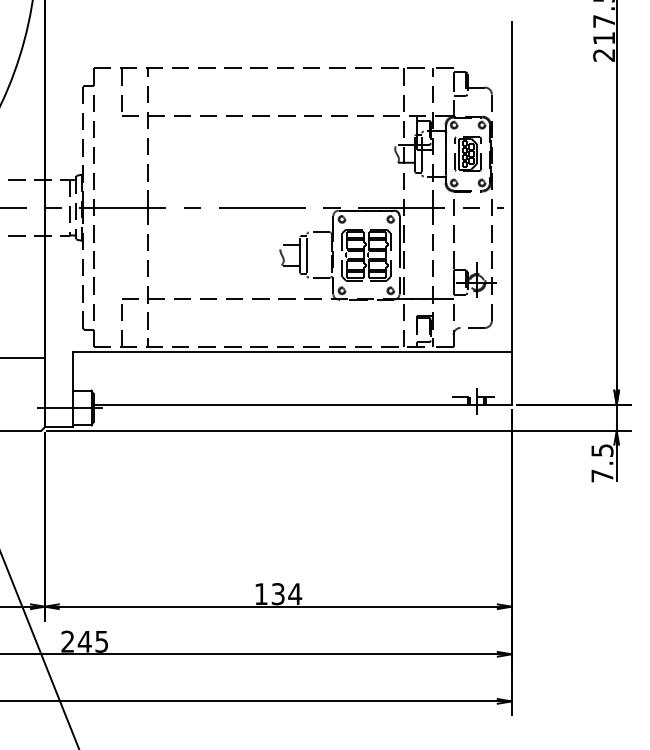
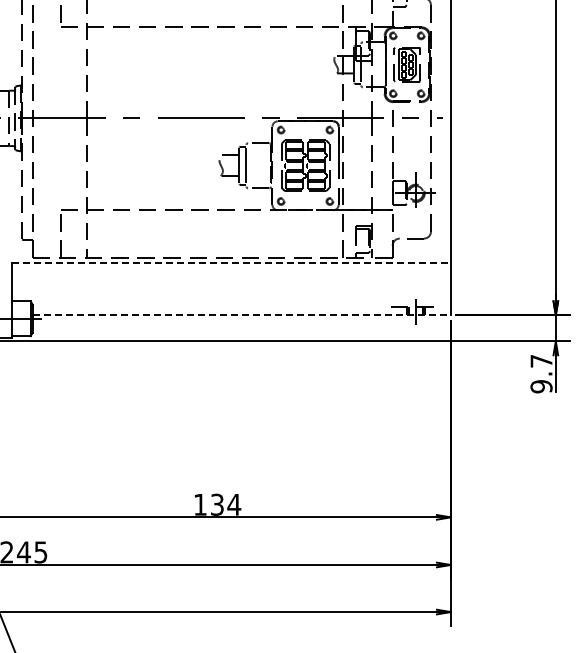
line: (292, 352) -> (231, 263), solid -> dashed
line: (303, 404) -> (242, 315), solid -> dashed
text: (602, 463) -> (541, 374), 7.5 -> 9.7

